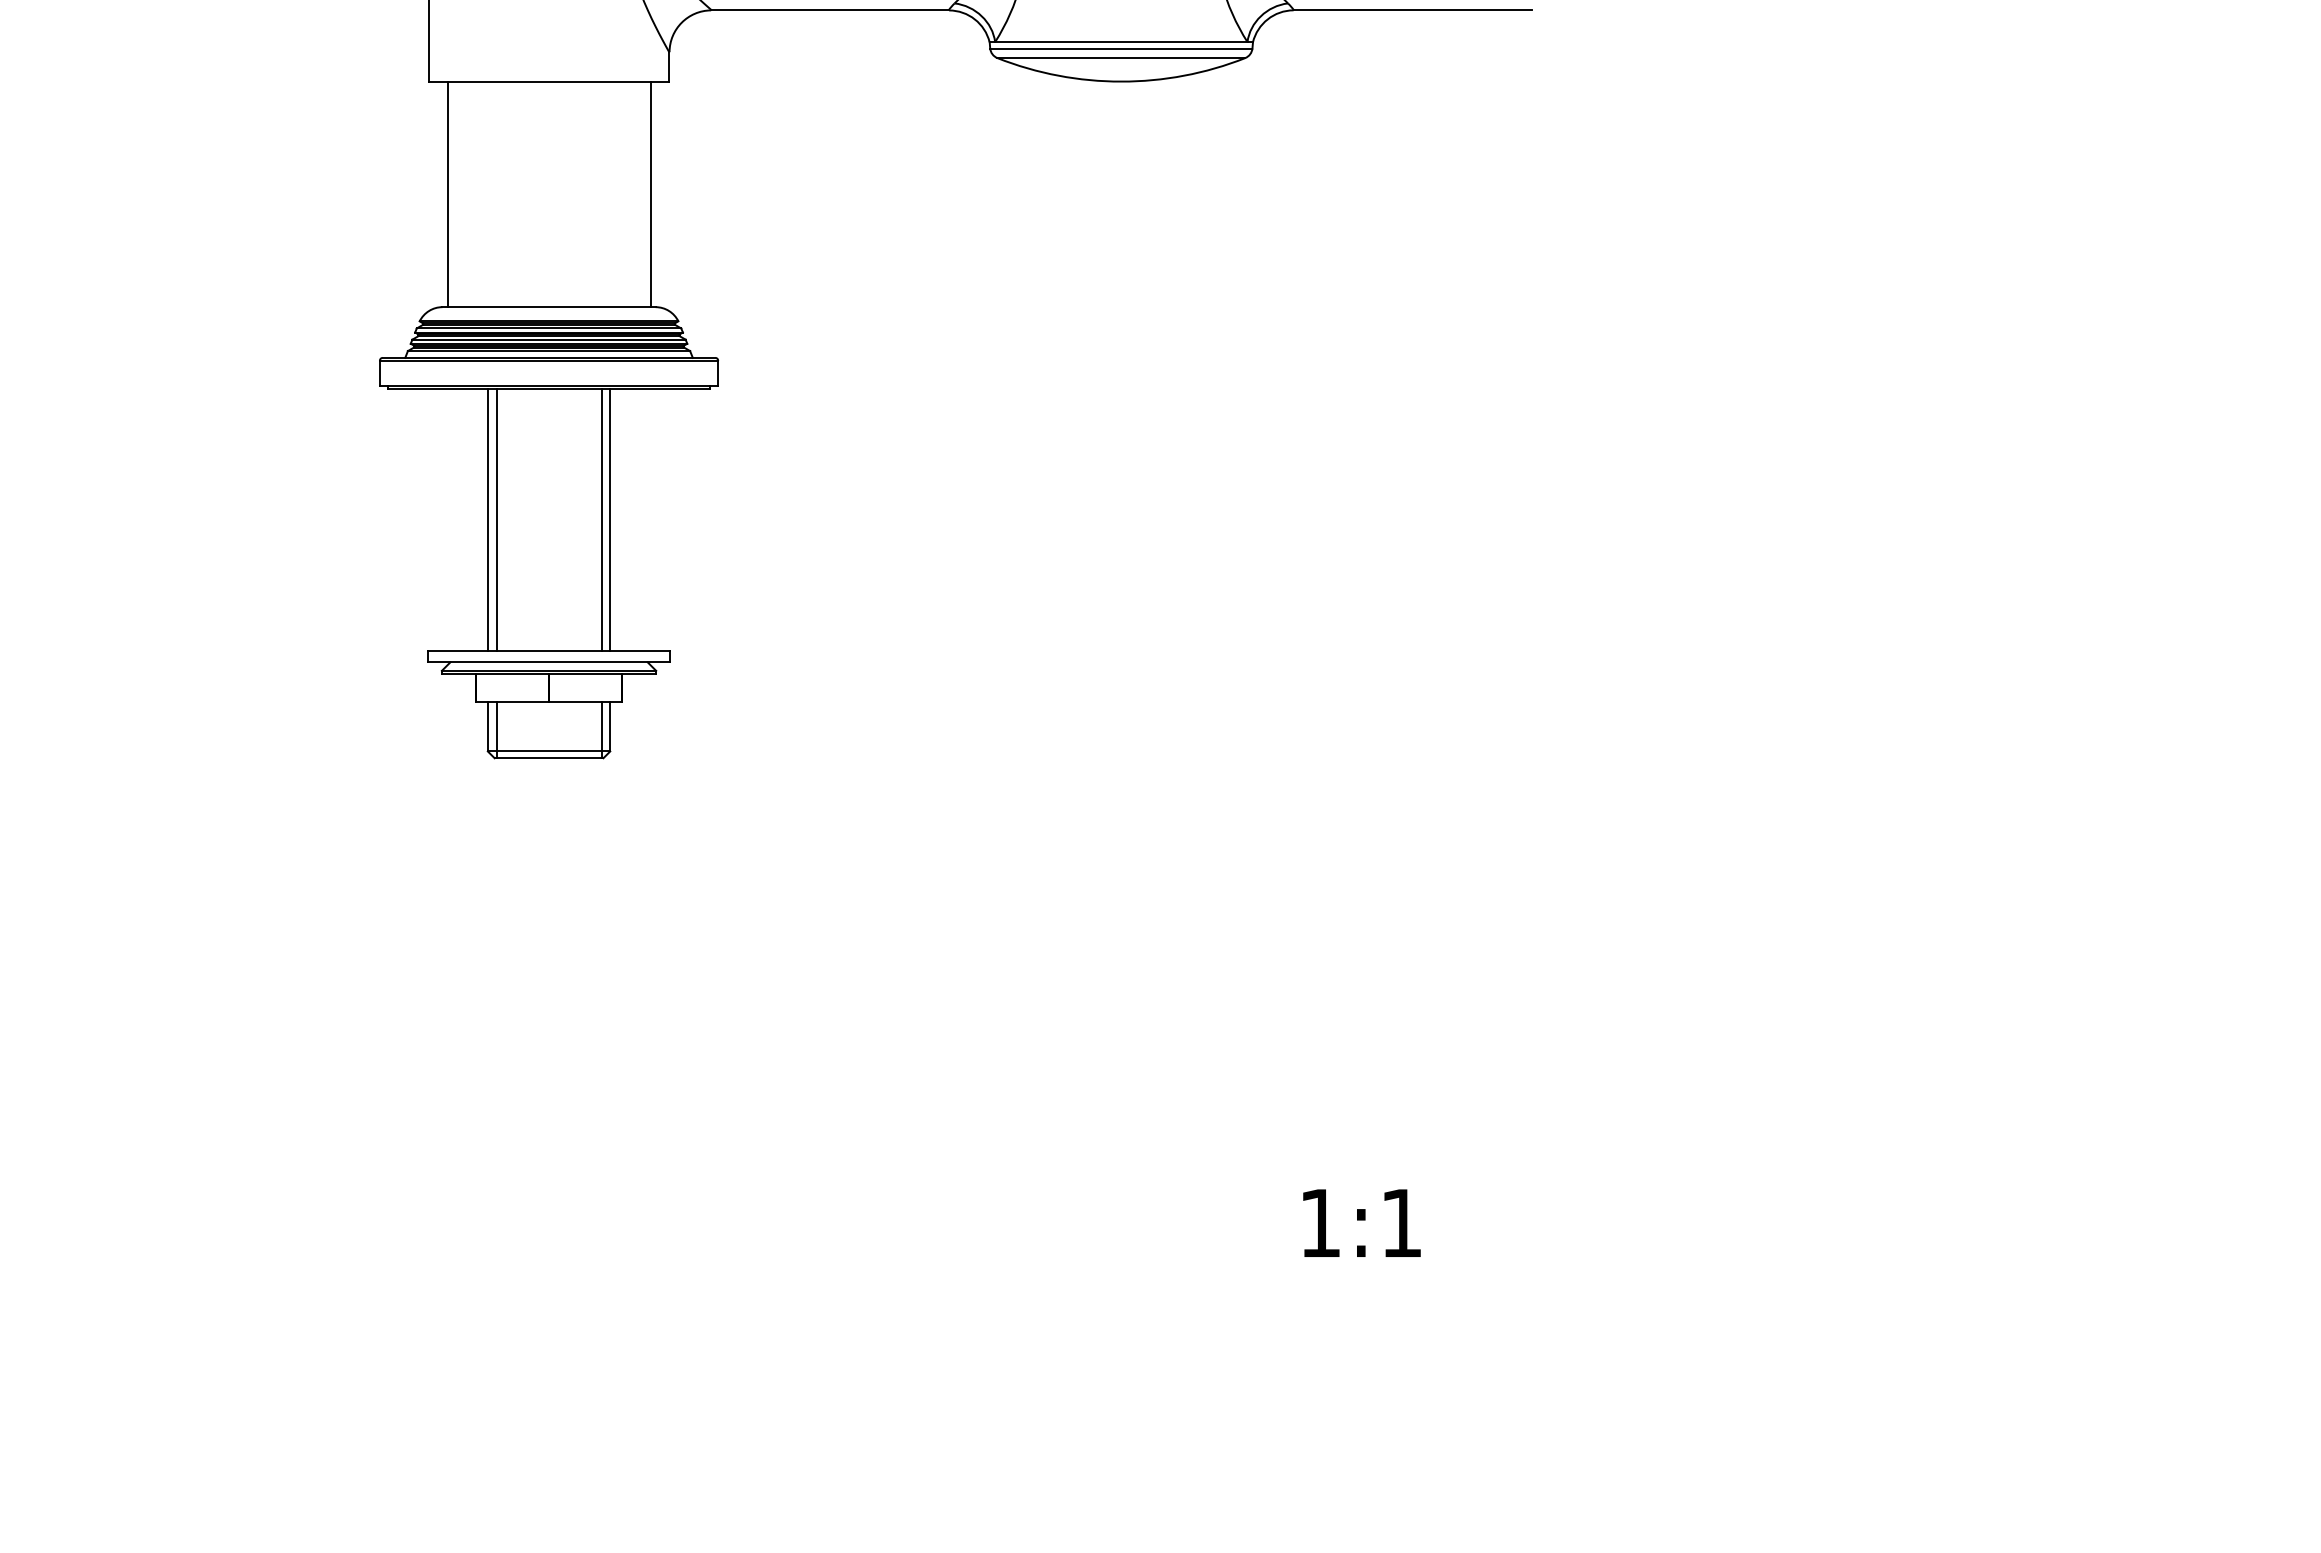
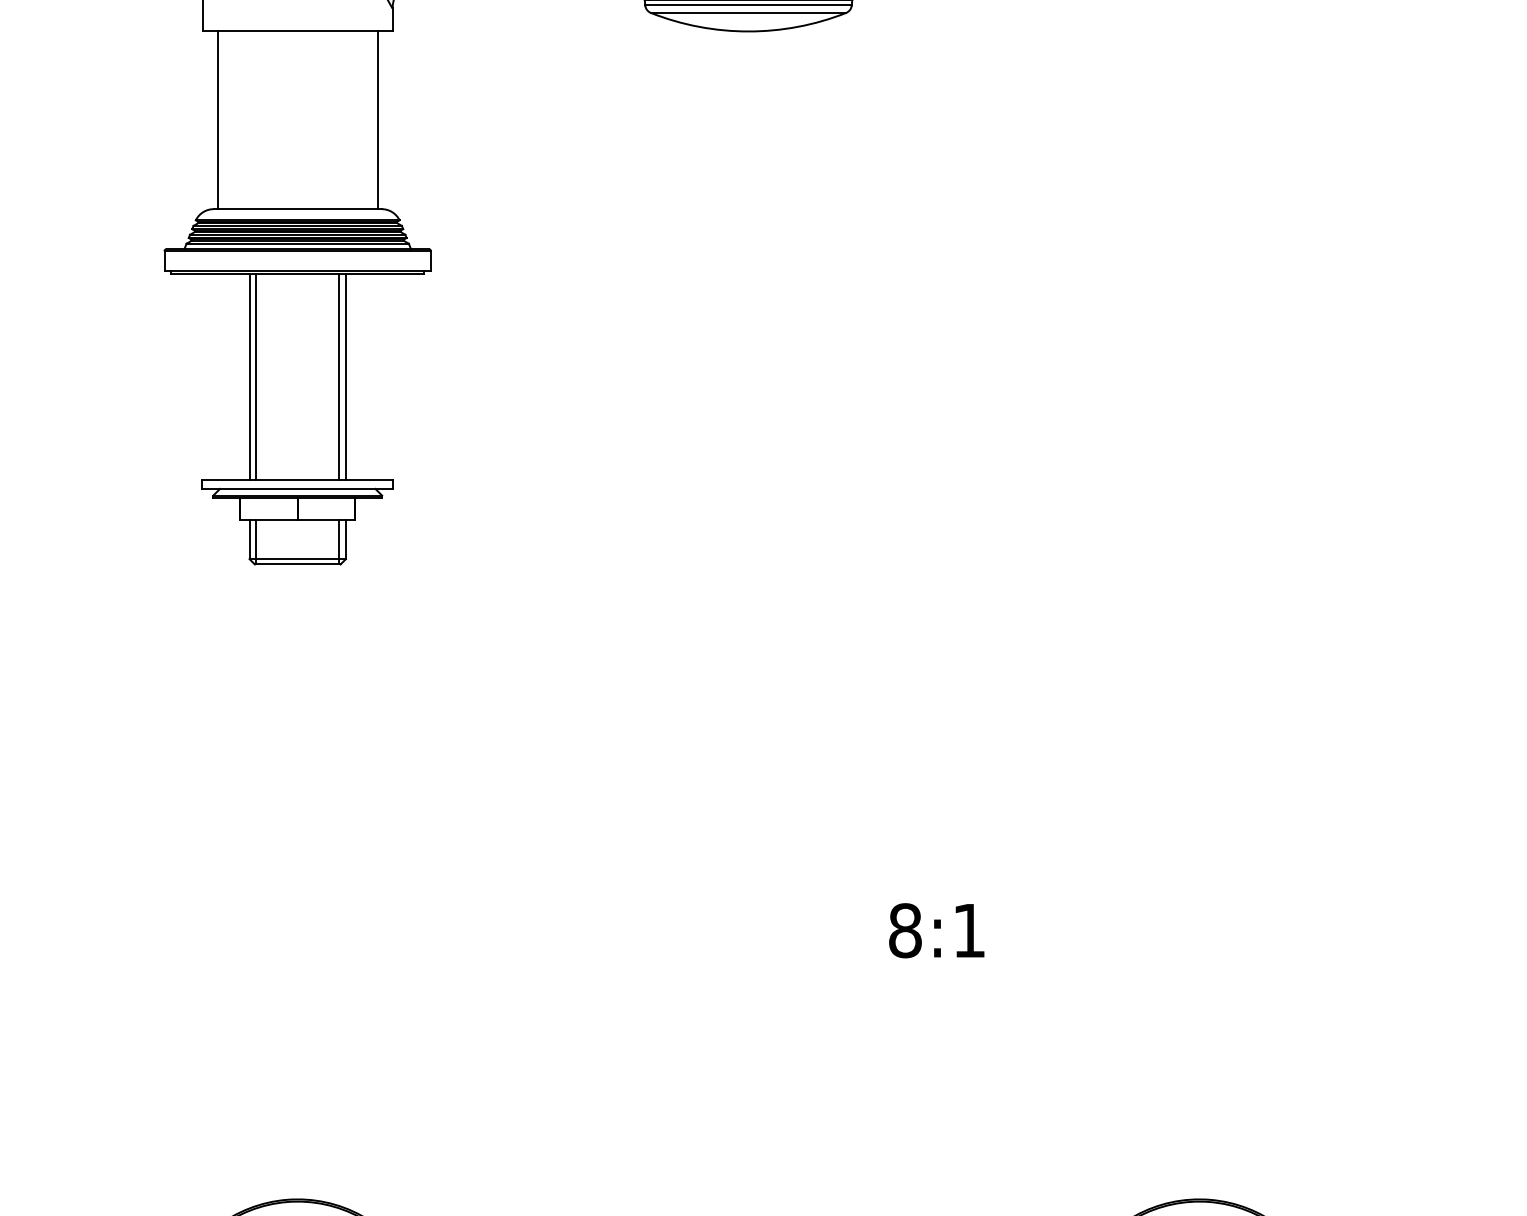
text: (1320, 1223) -> (905, 930), 1:1 -> 8:1

